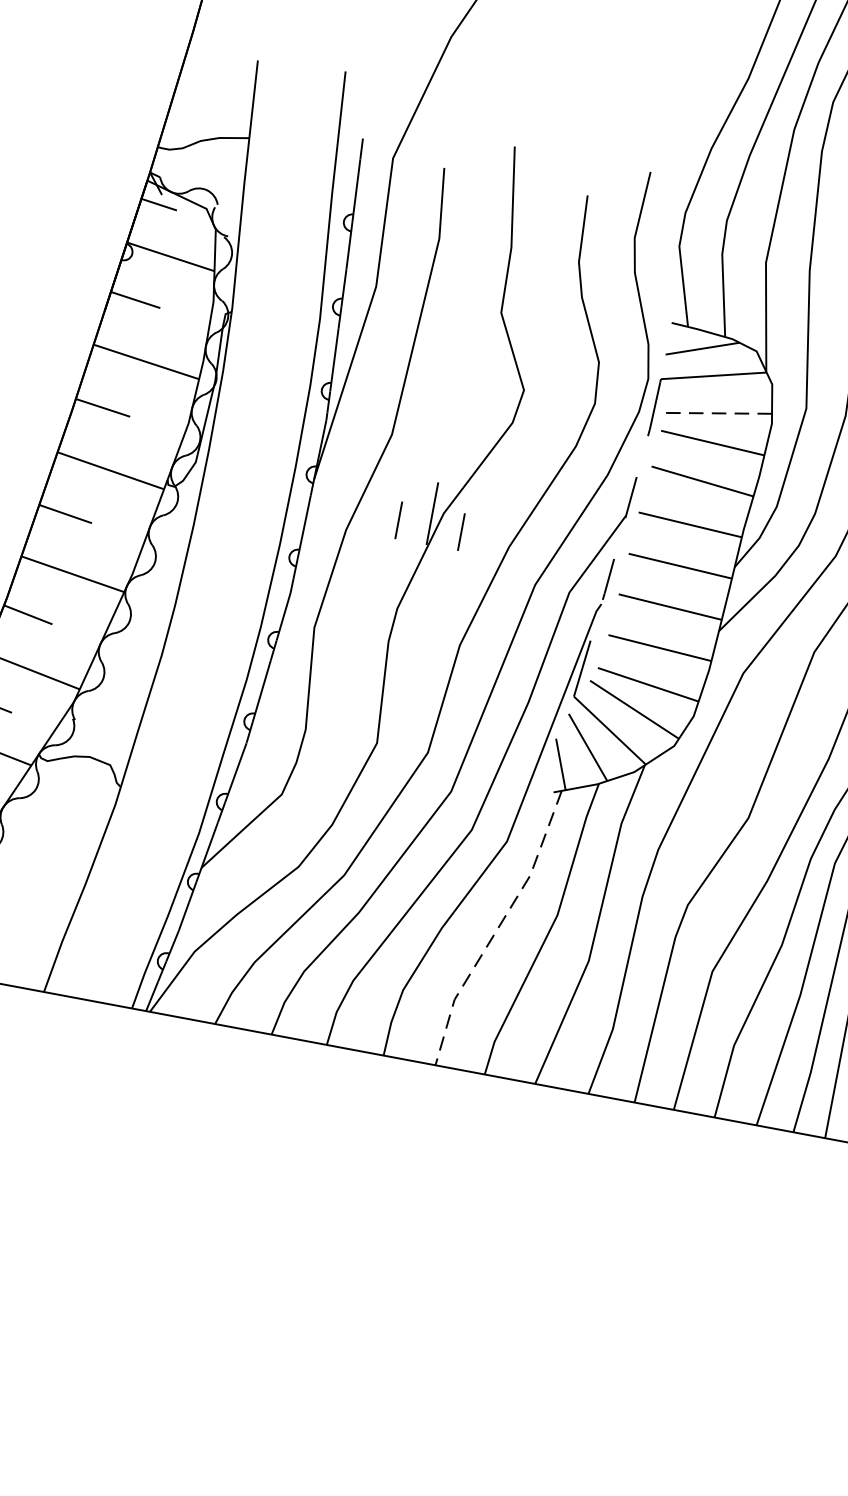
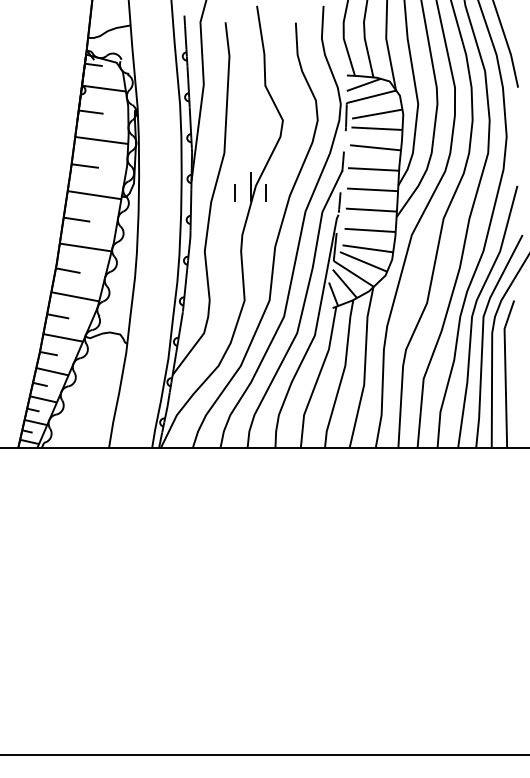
line: (719, 414) -> (377, 114), dashed -> solid
line: (498, 928) -> (318, 377), dashed -> solid

